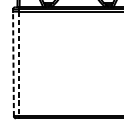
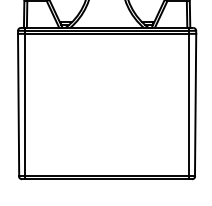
line: (13, 63) -> (18, 104), dashed -> solid
line: (18, 64) -> (25, 105), dashed -> solid

